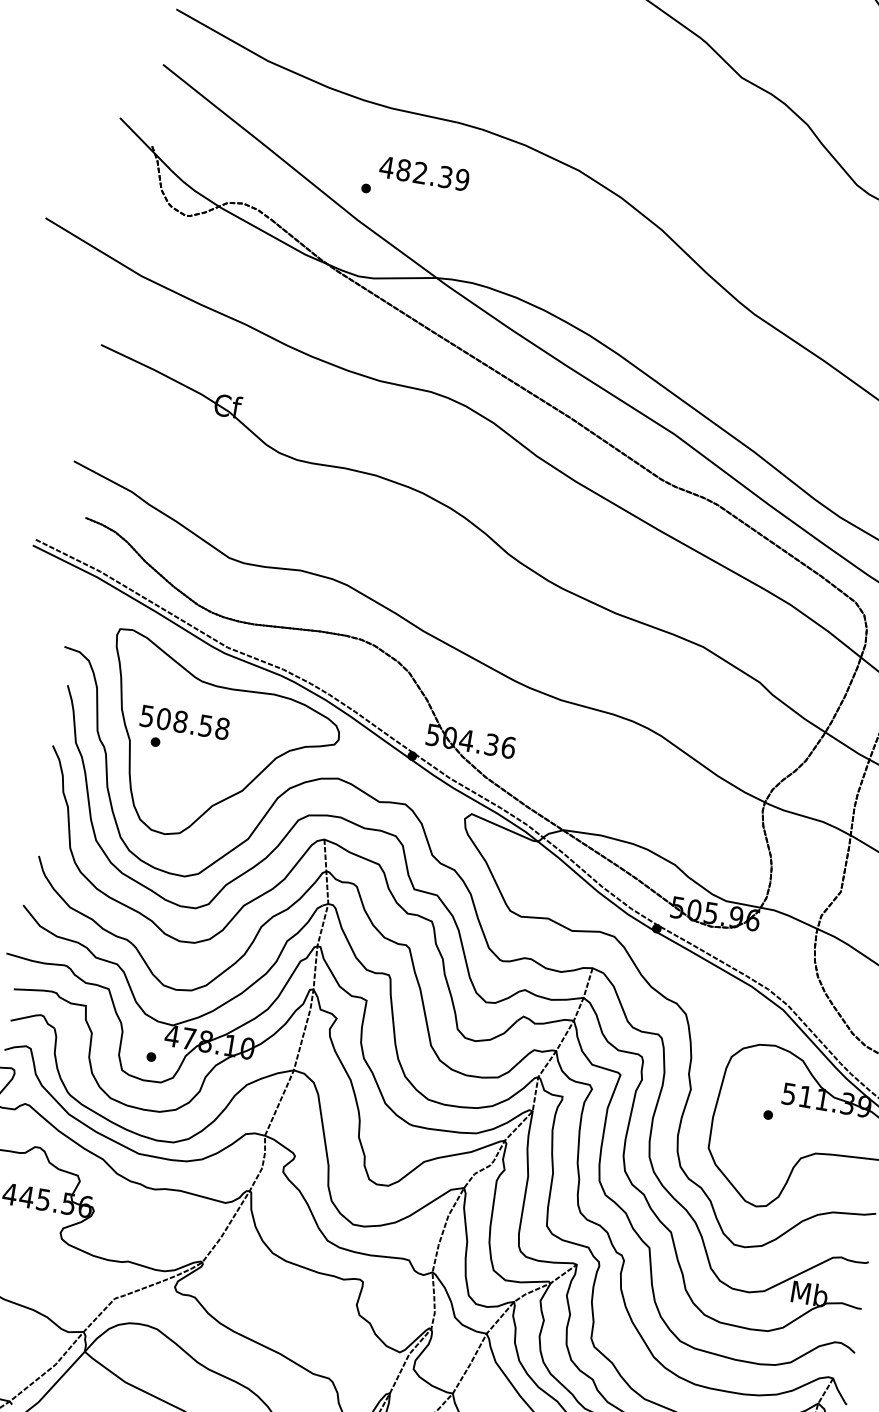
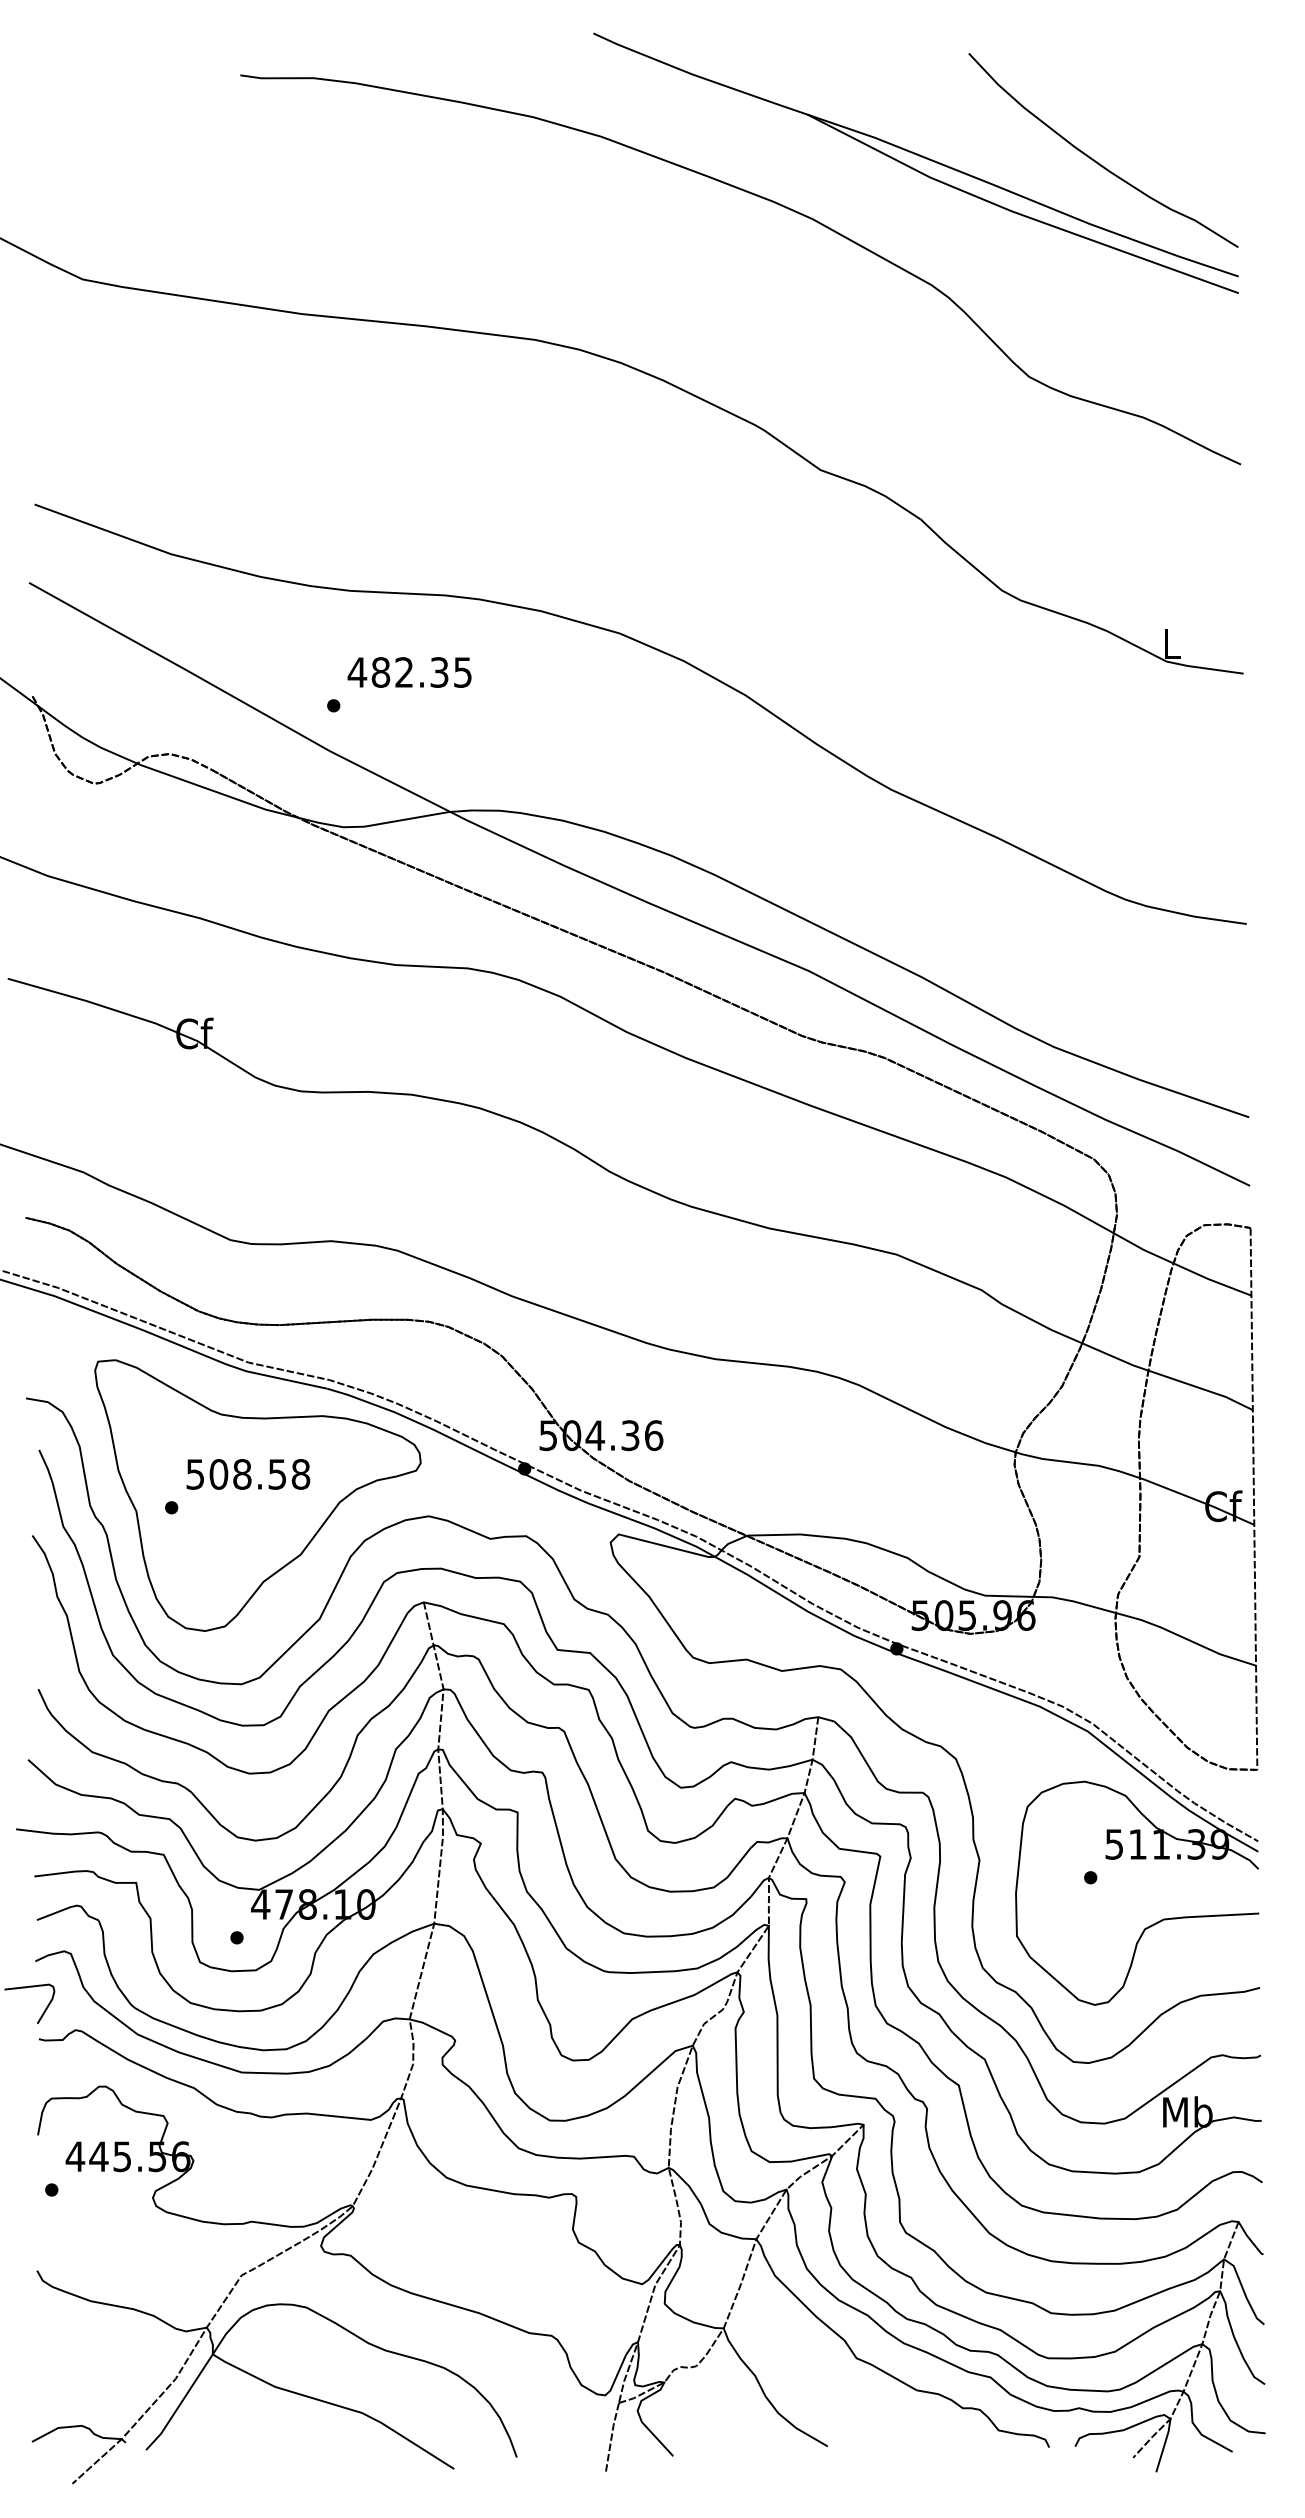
text: (462, 179) -> (462, 672), 482.39 -> 482.35
text: (185, 722) -> (248, 1474), moved

